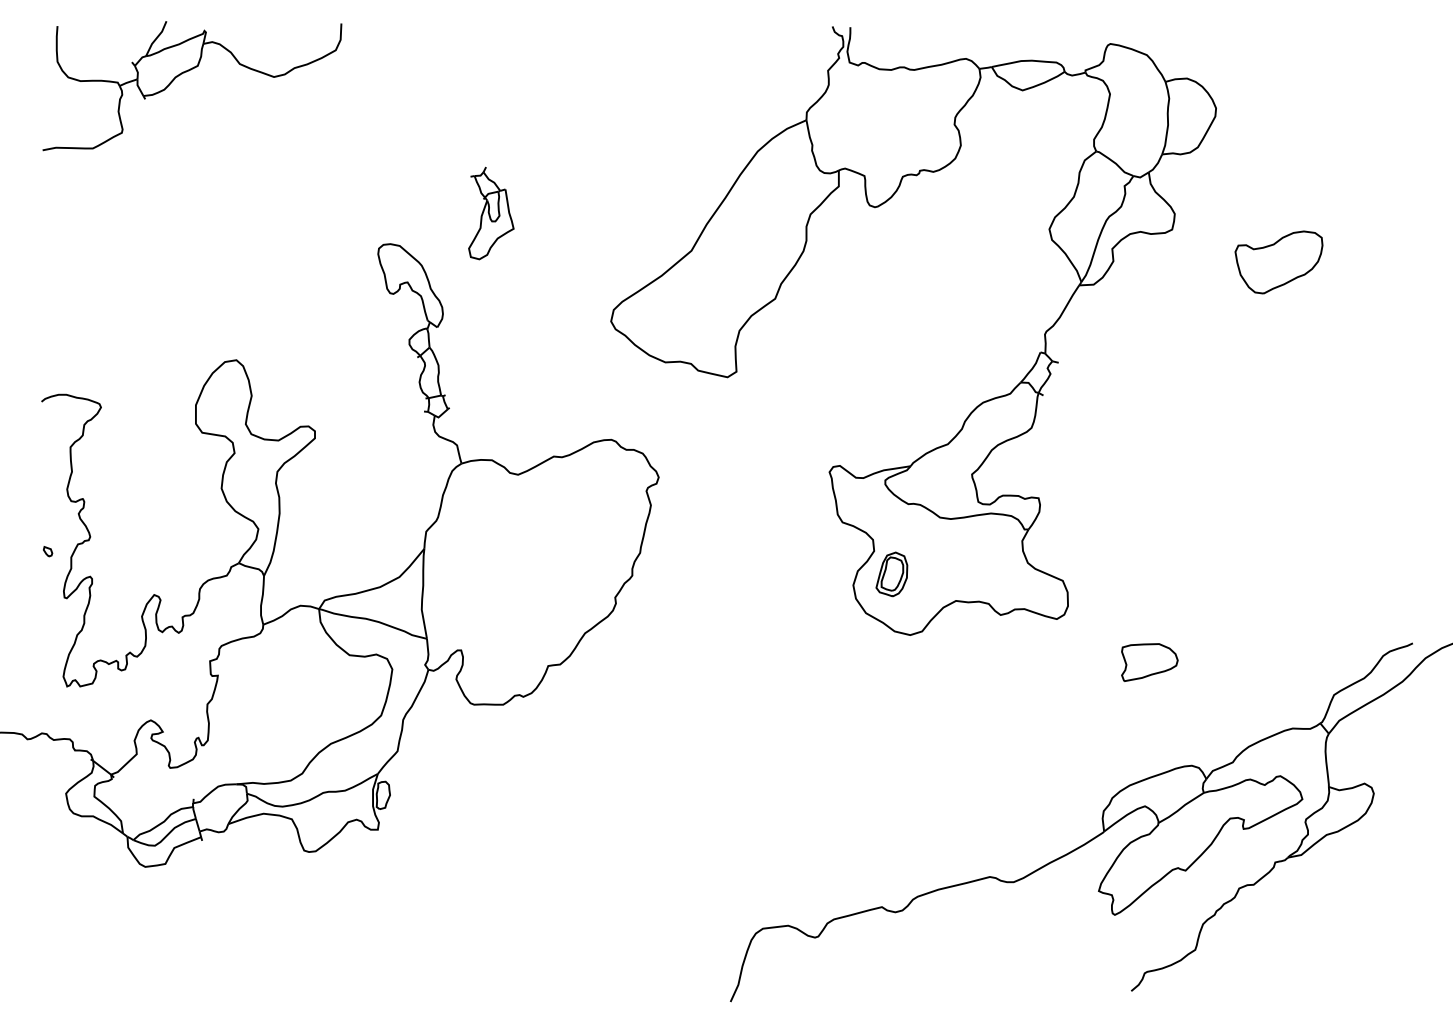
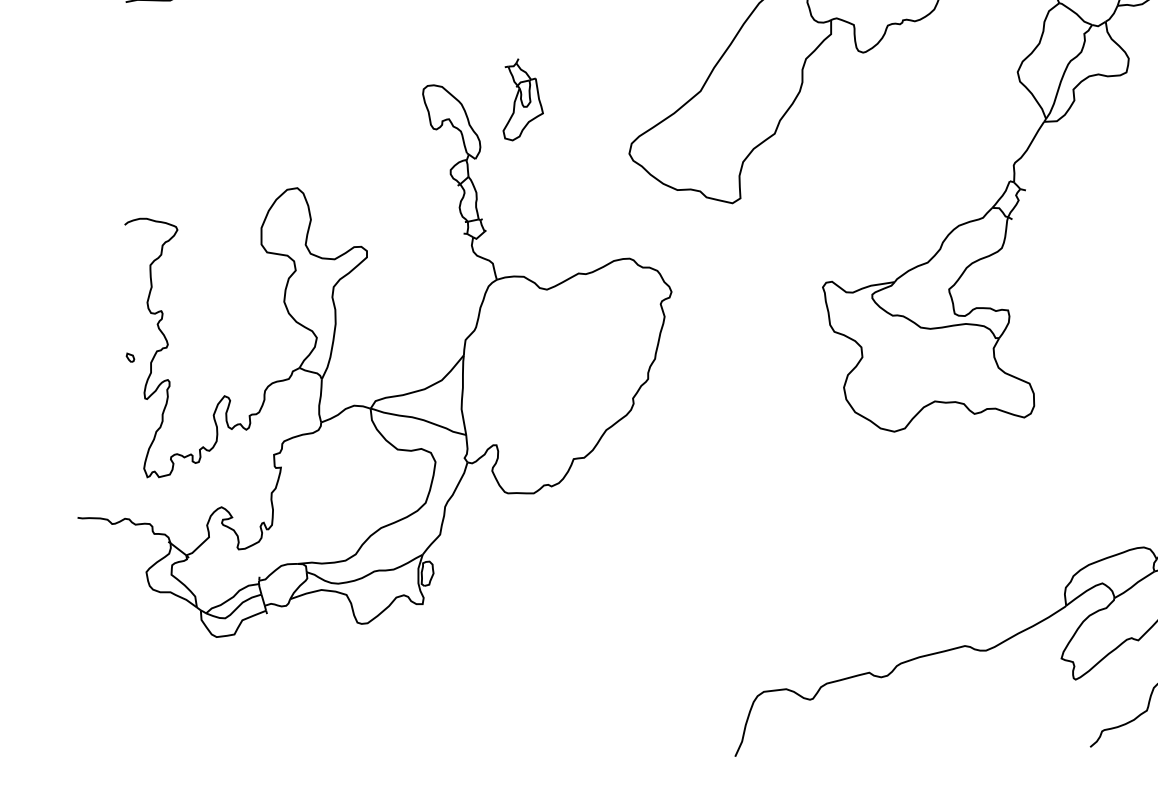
part: (491, 213) -> (523, 99), moved
part: (891, 574) -> (877, 378), removed
part: (1149, 662) -> (1106, 455), removed

